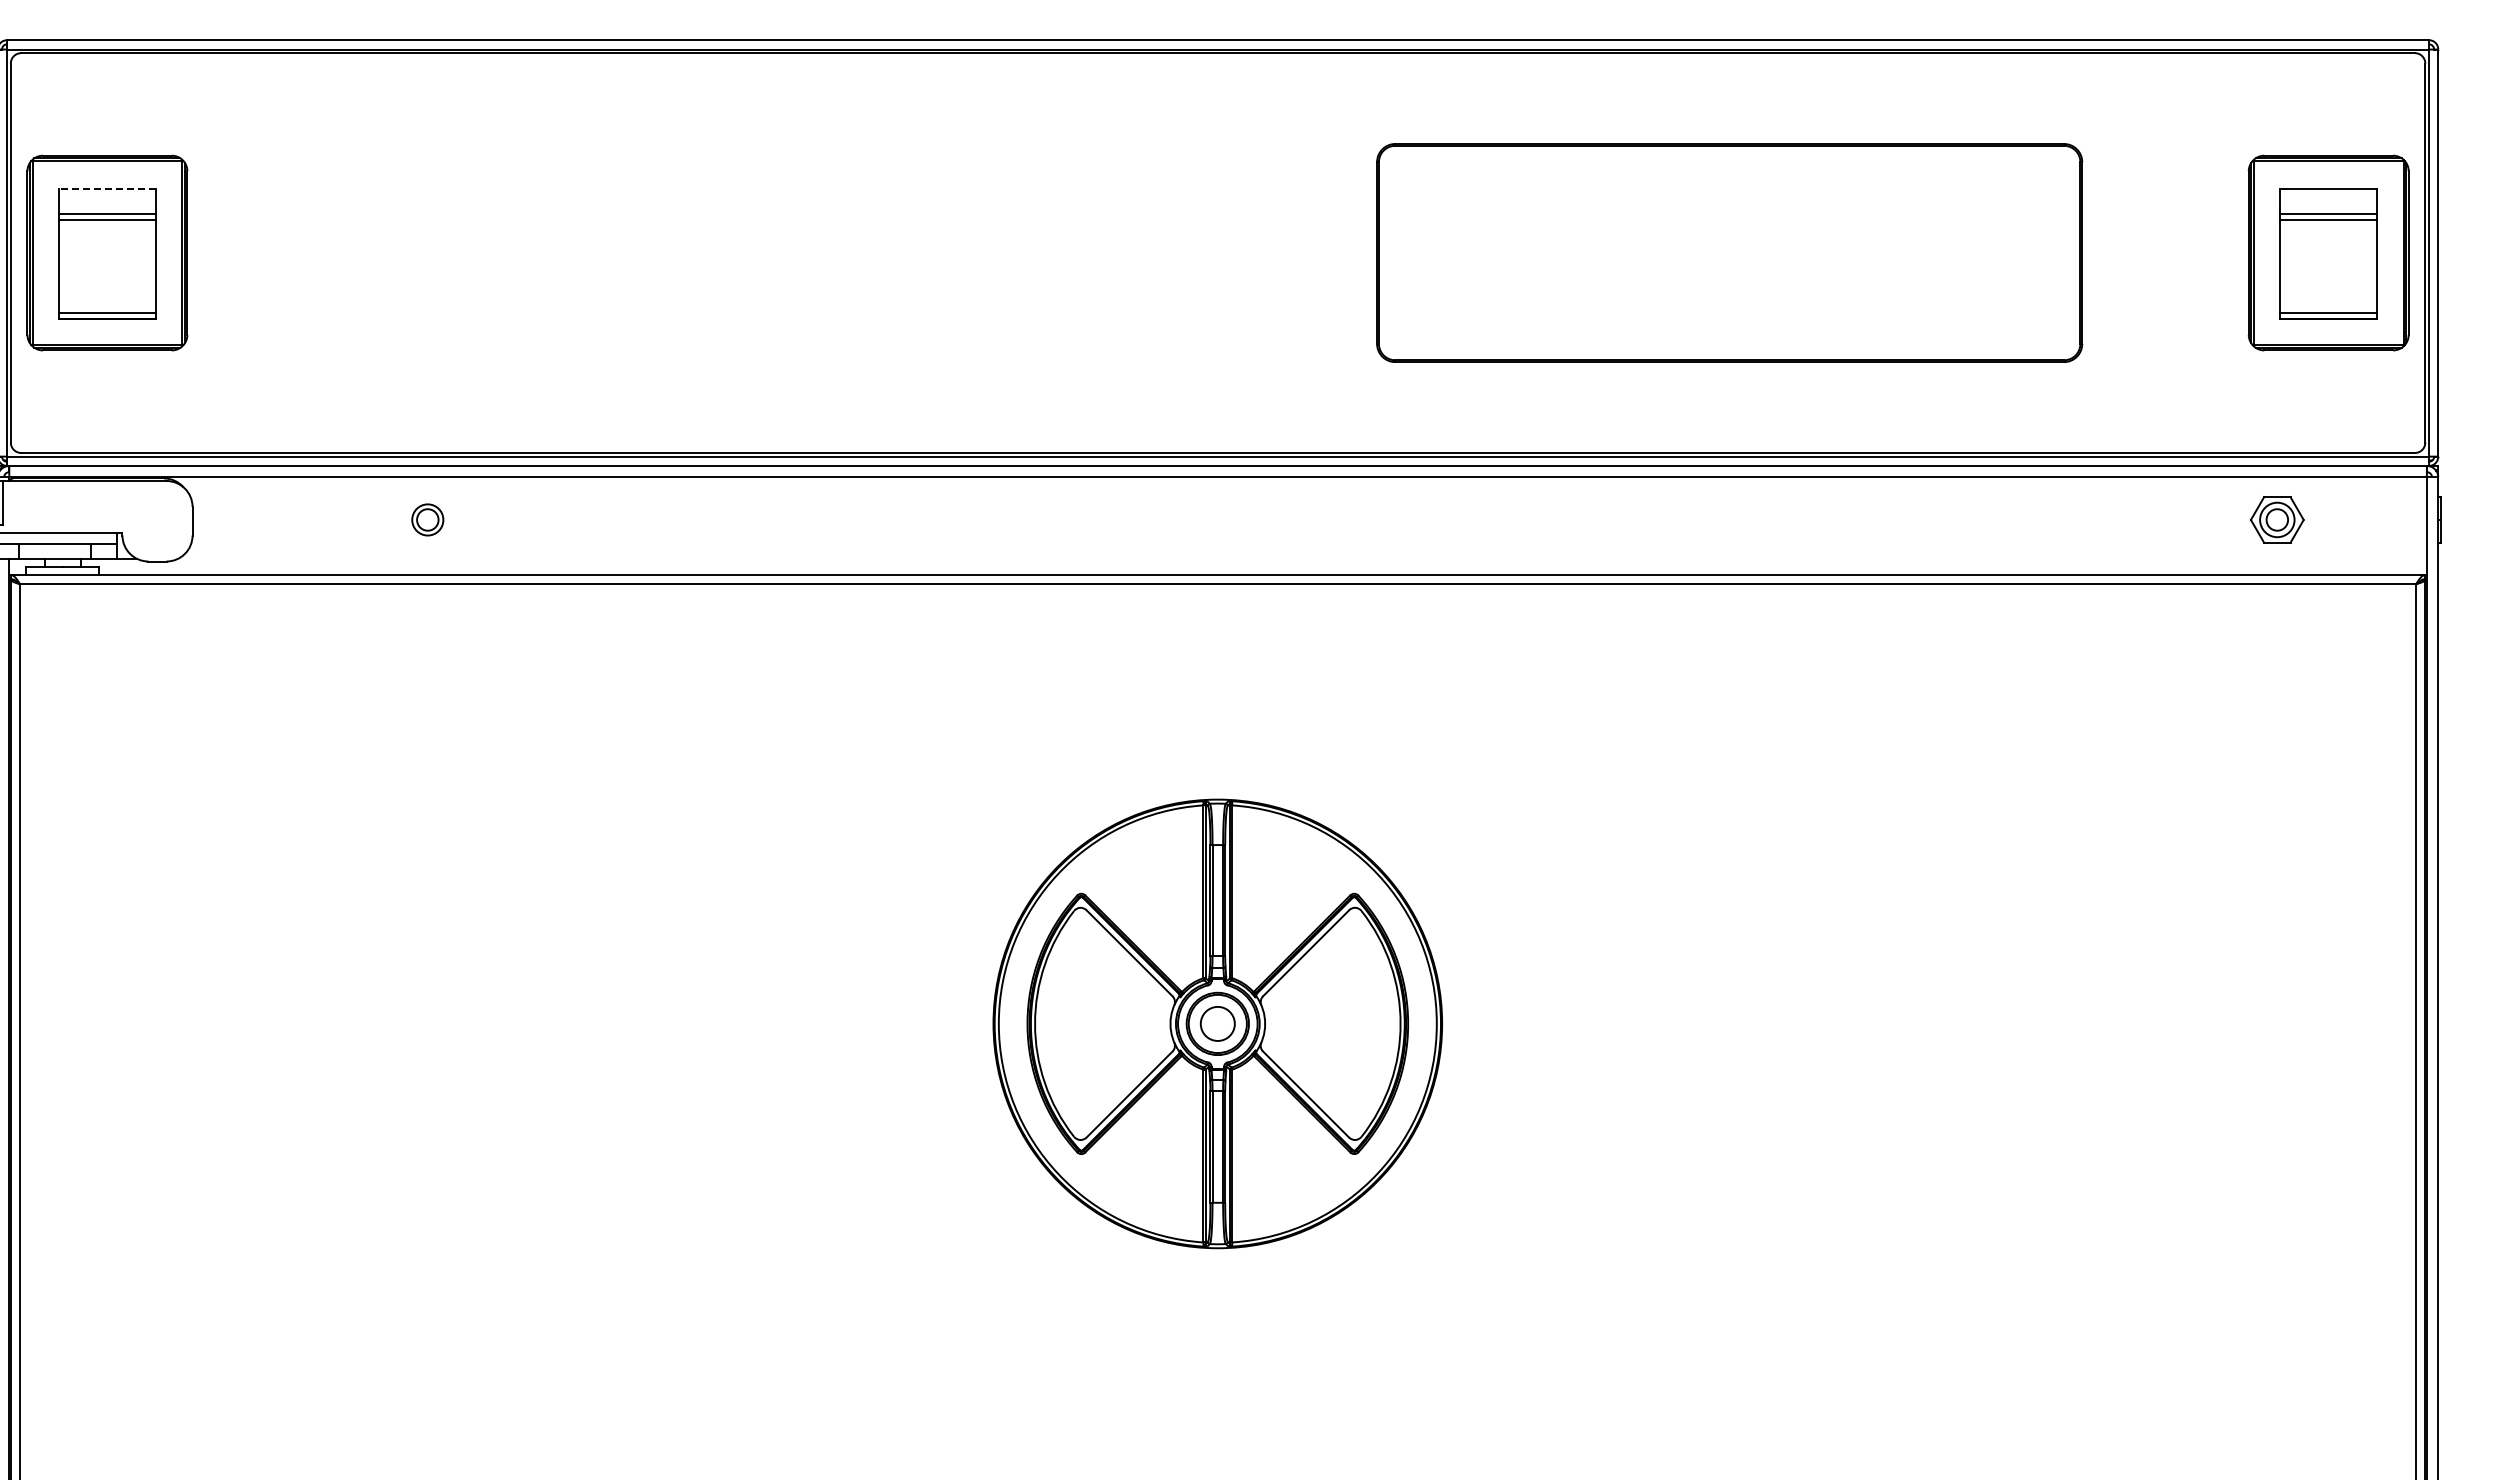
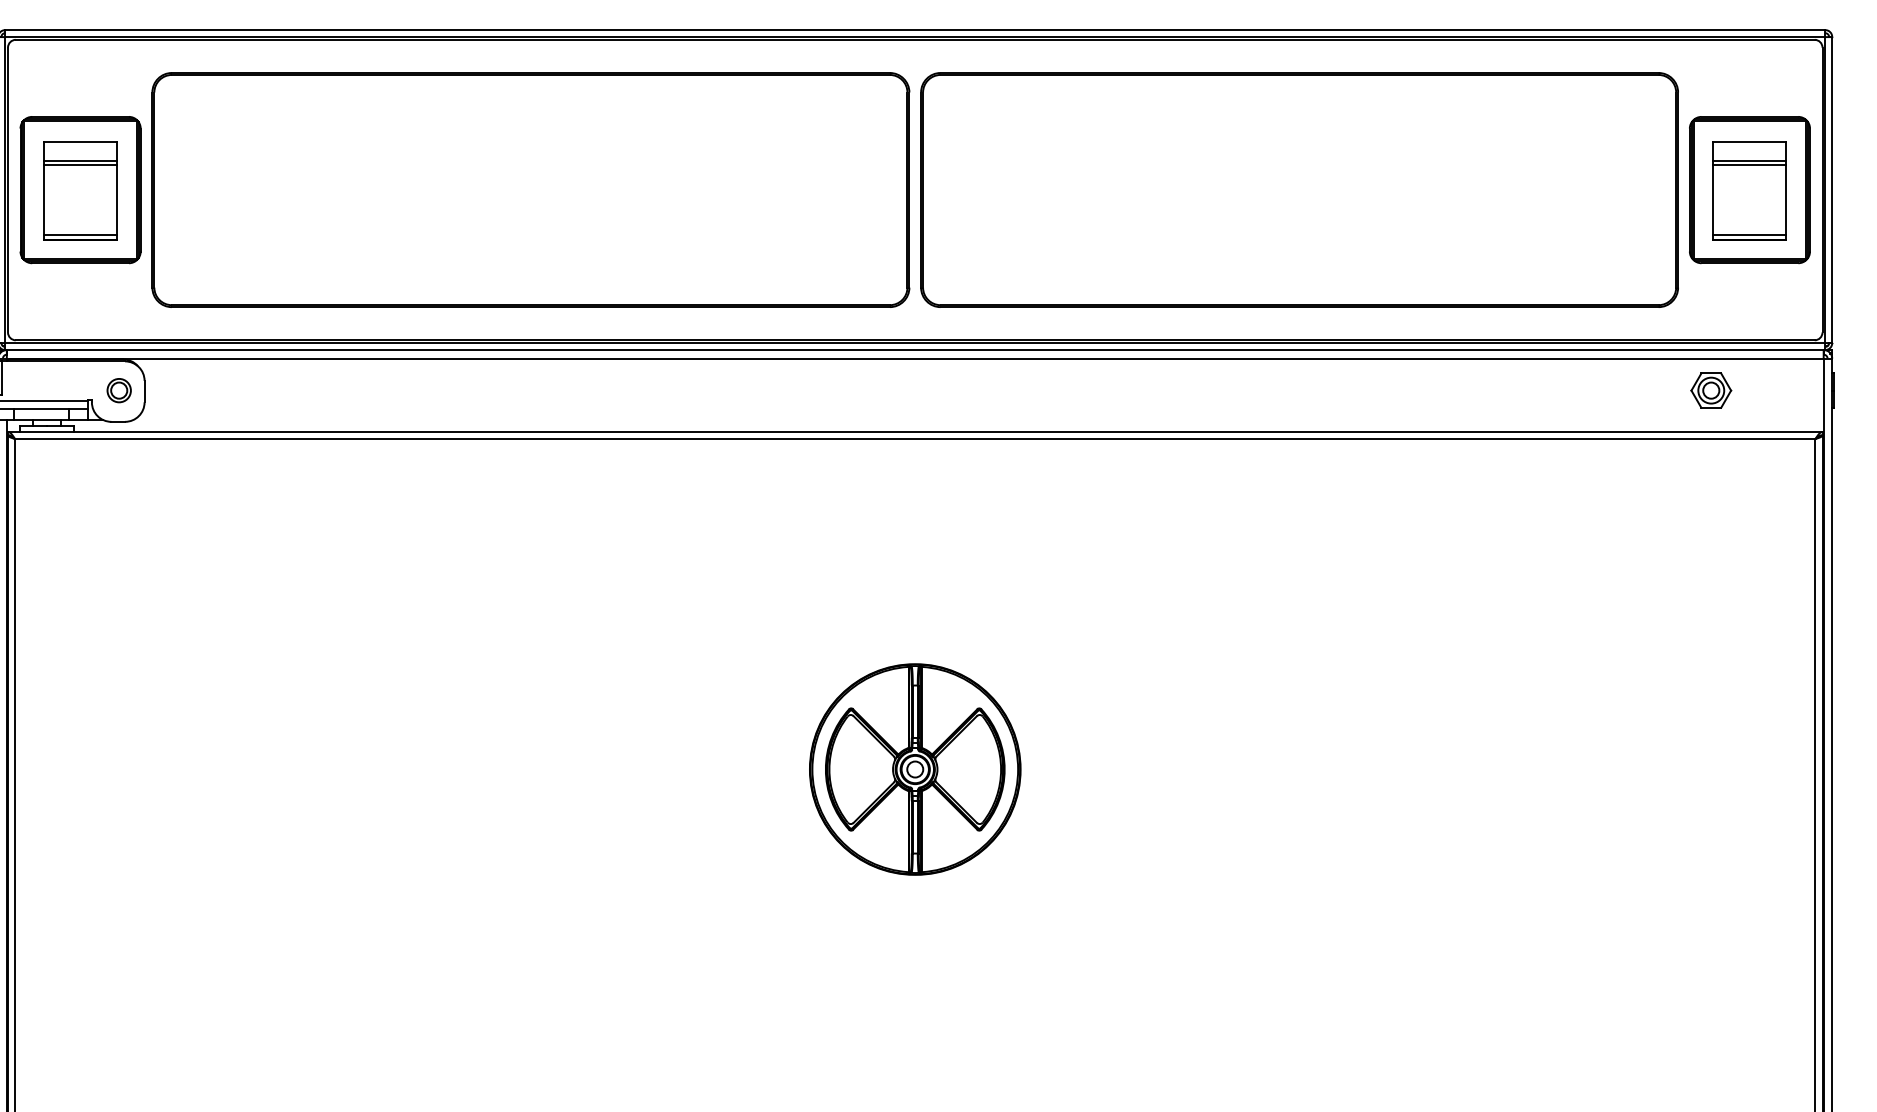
line: (107, 189) -> (80, 142), dashed -> solid
part: (706, 252) -> (530, 189), added
part: (1729, 252) -> (1299, 189), size x1.43
part: (427, 519) -> (118, 390), moved
part: (1218, 1024) -> (915, 769), size x0.62

